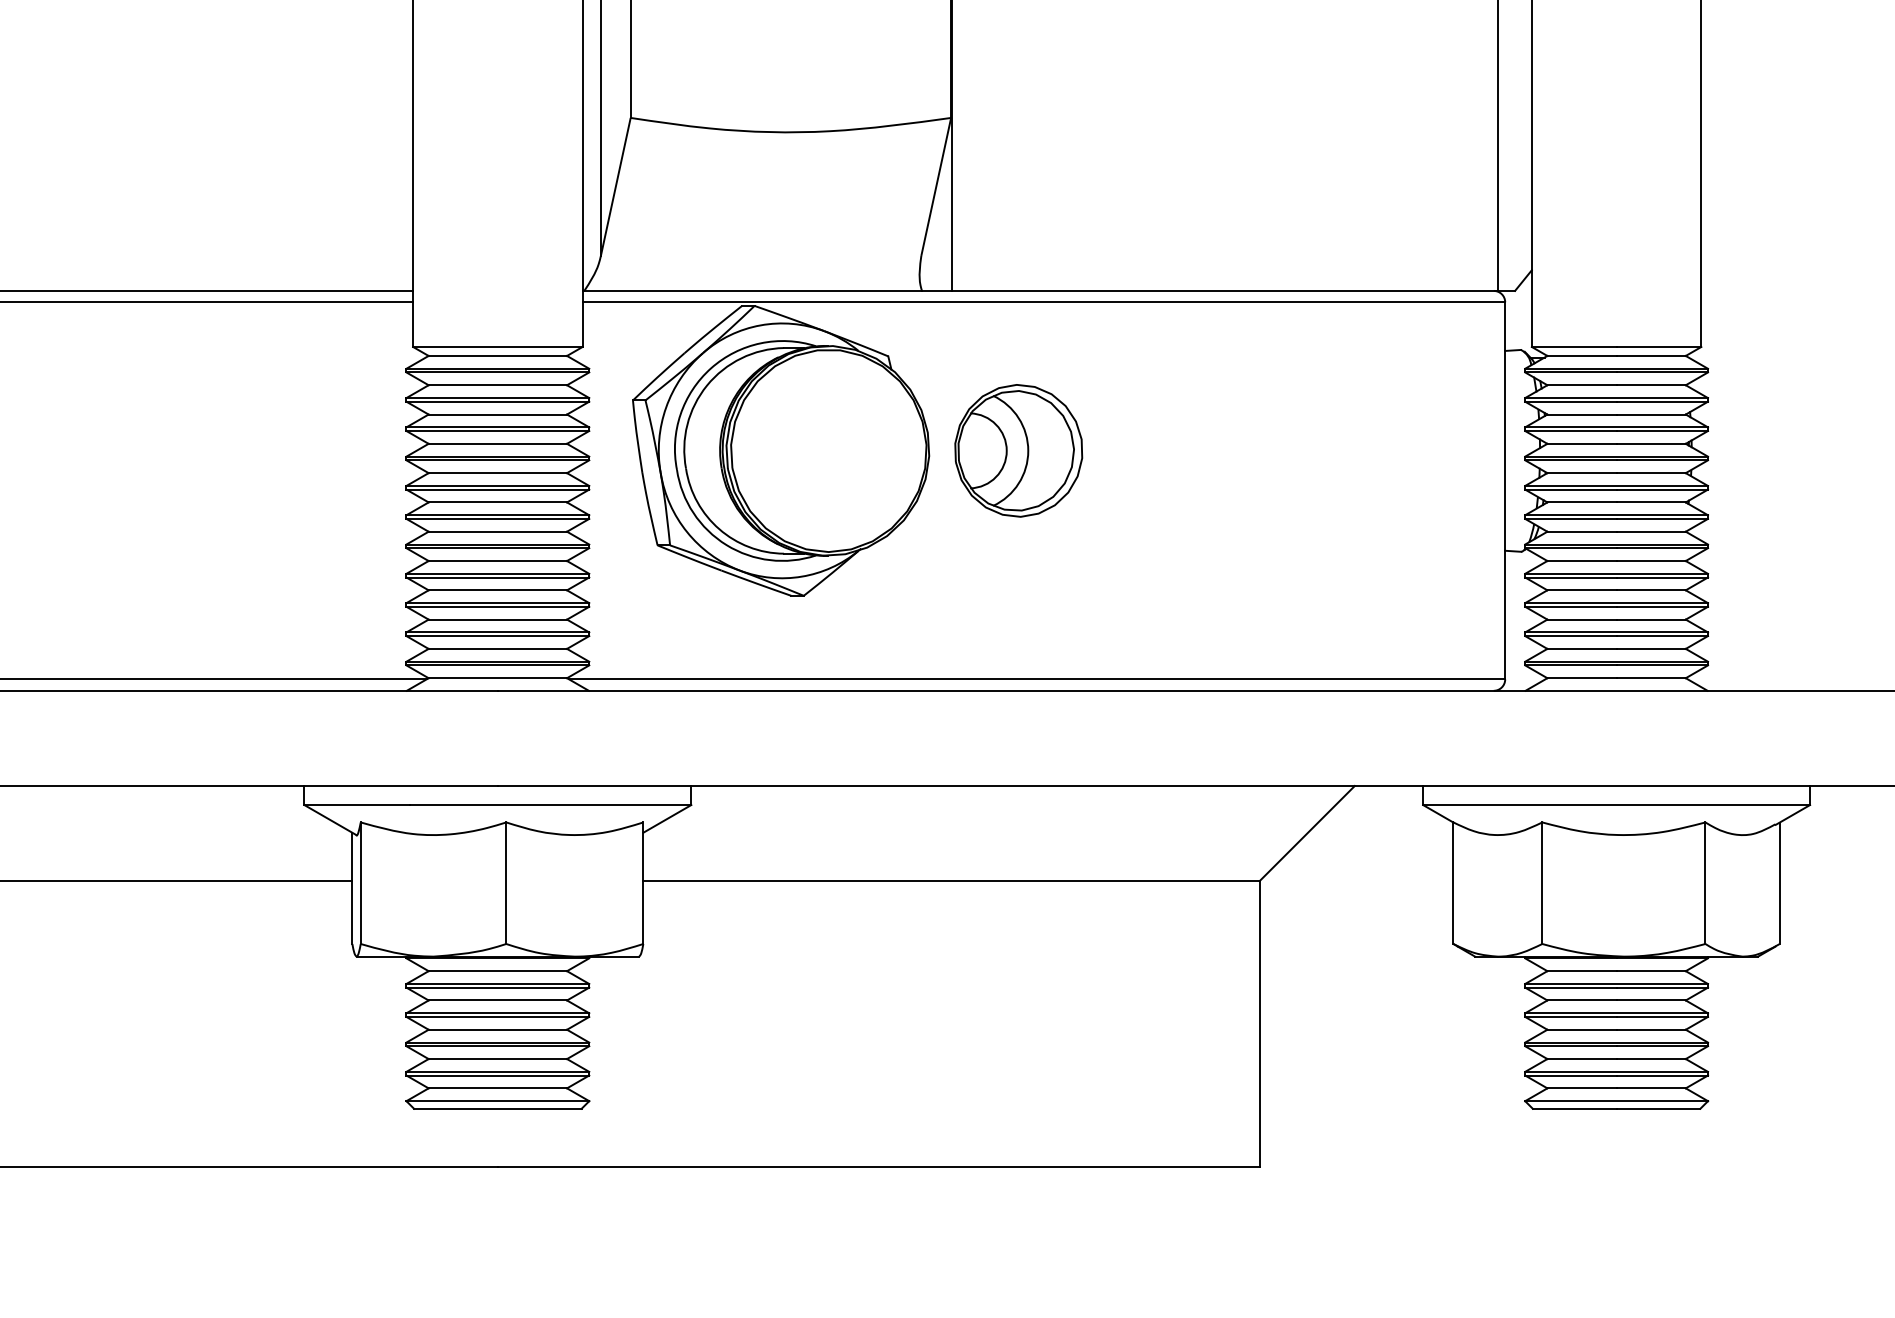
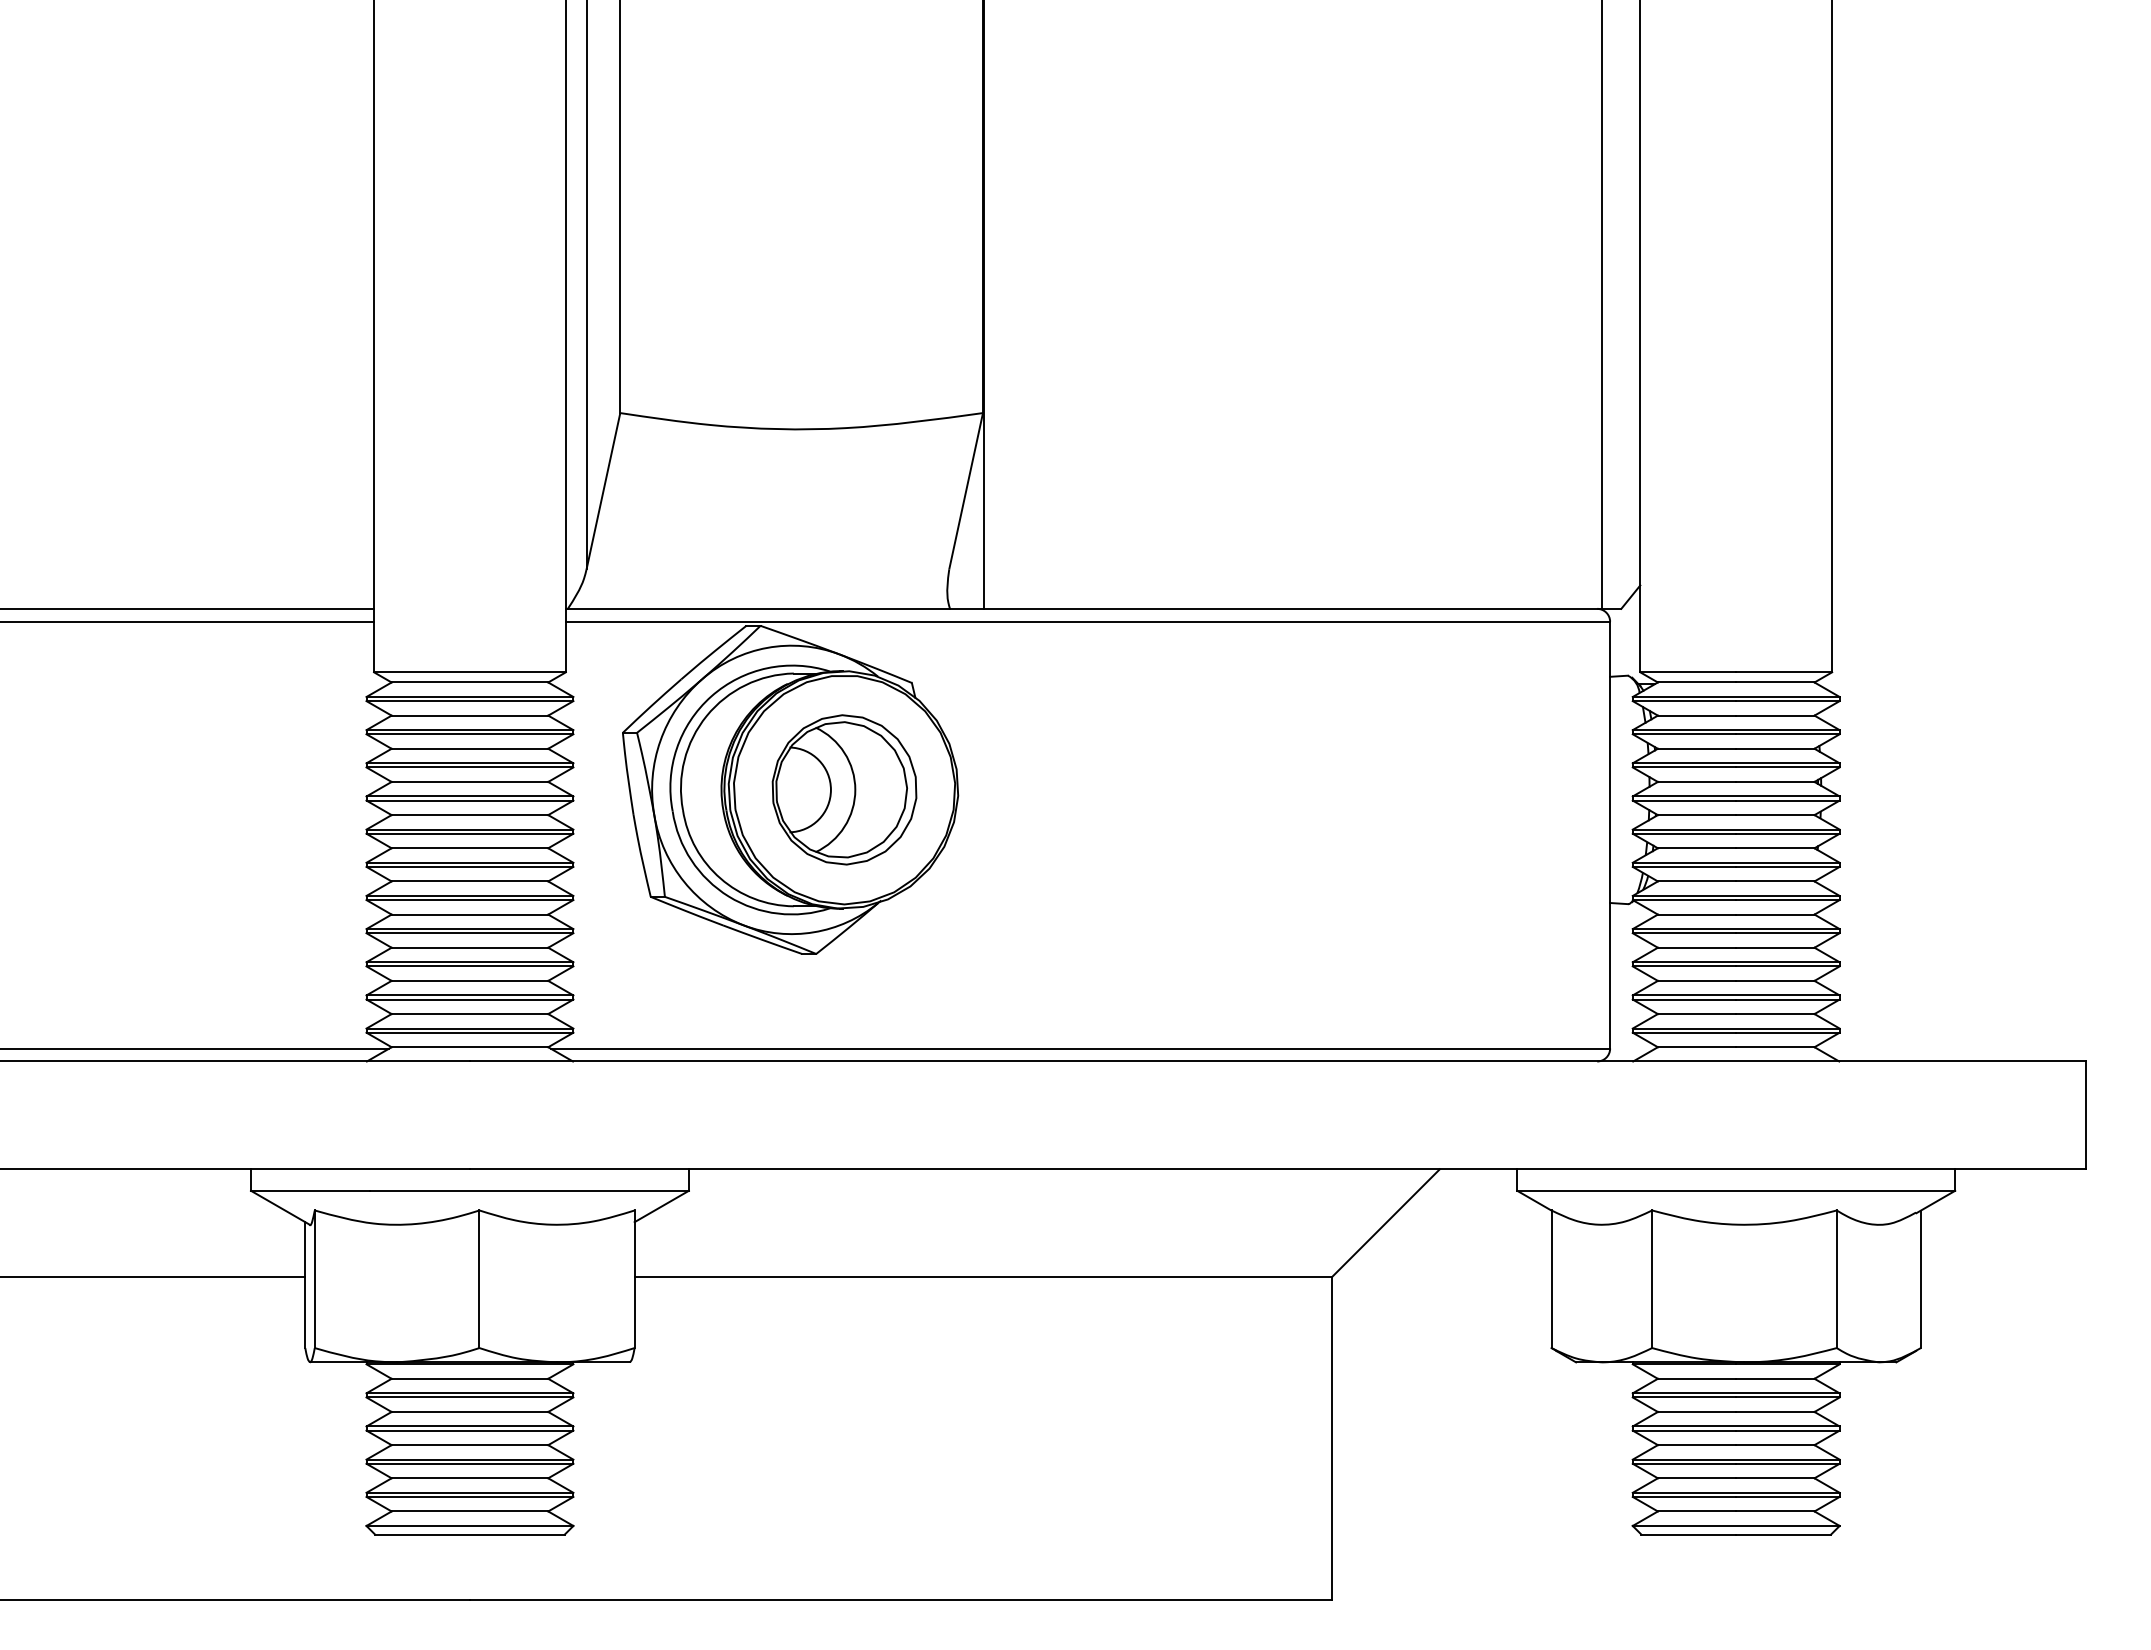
part: (1018, 450) -> (844, 789), moved

